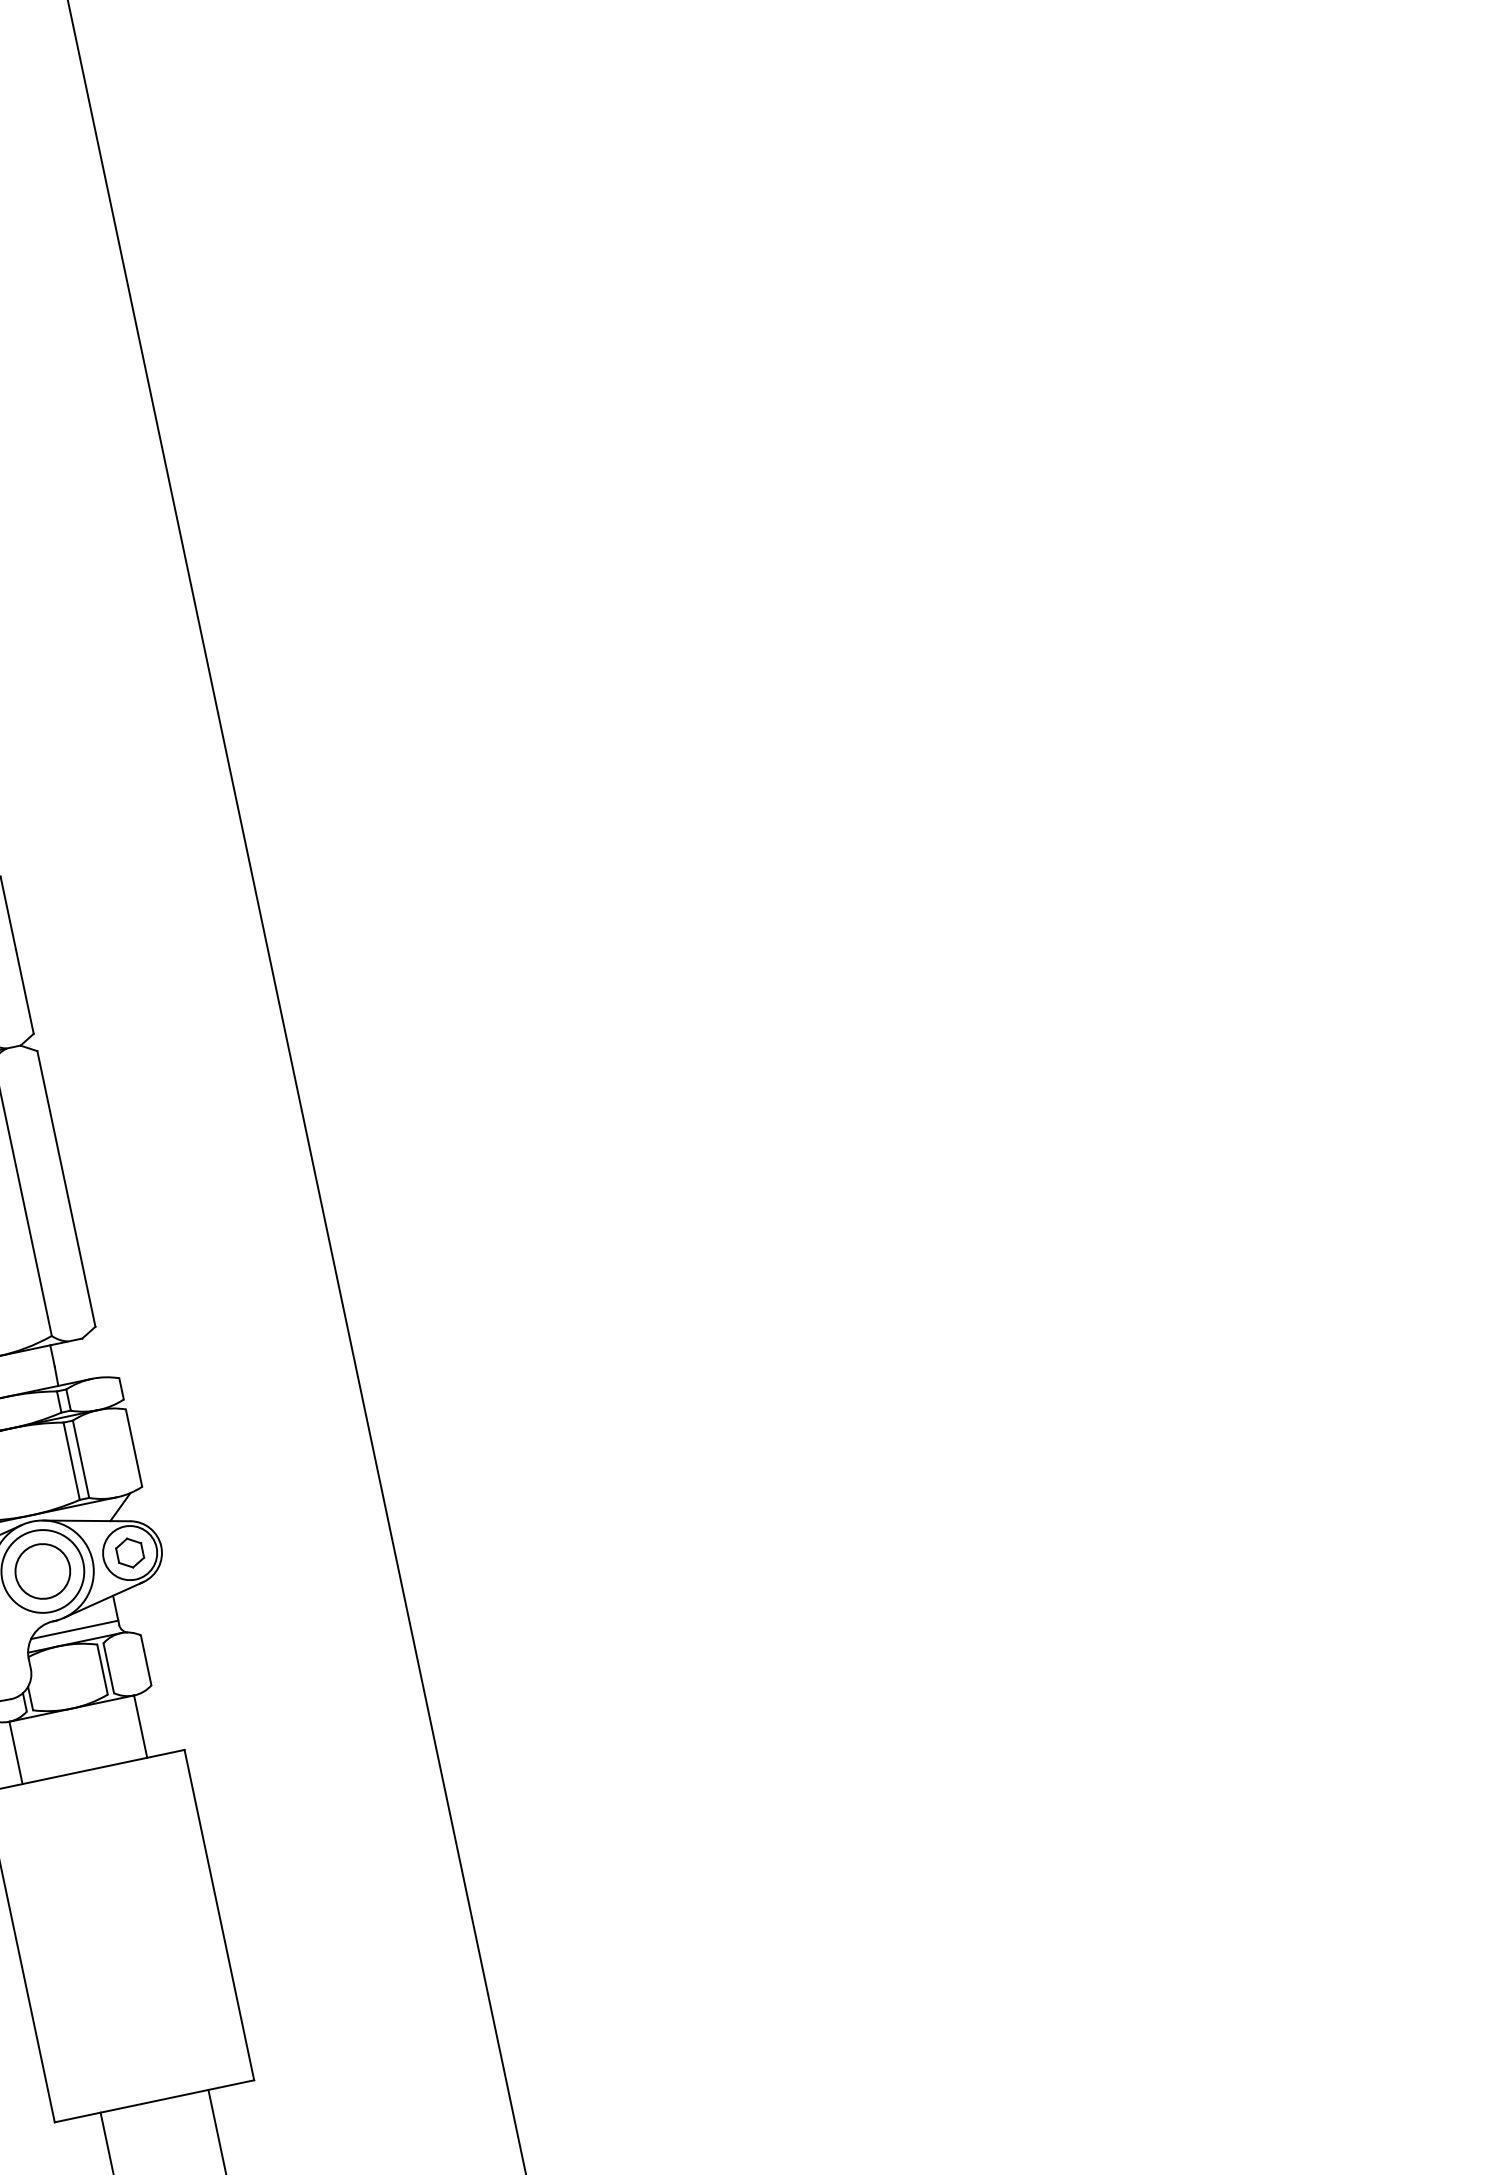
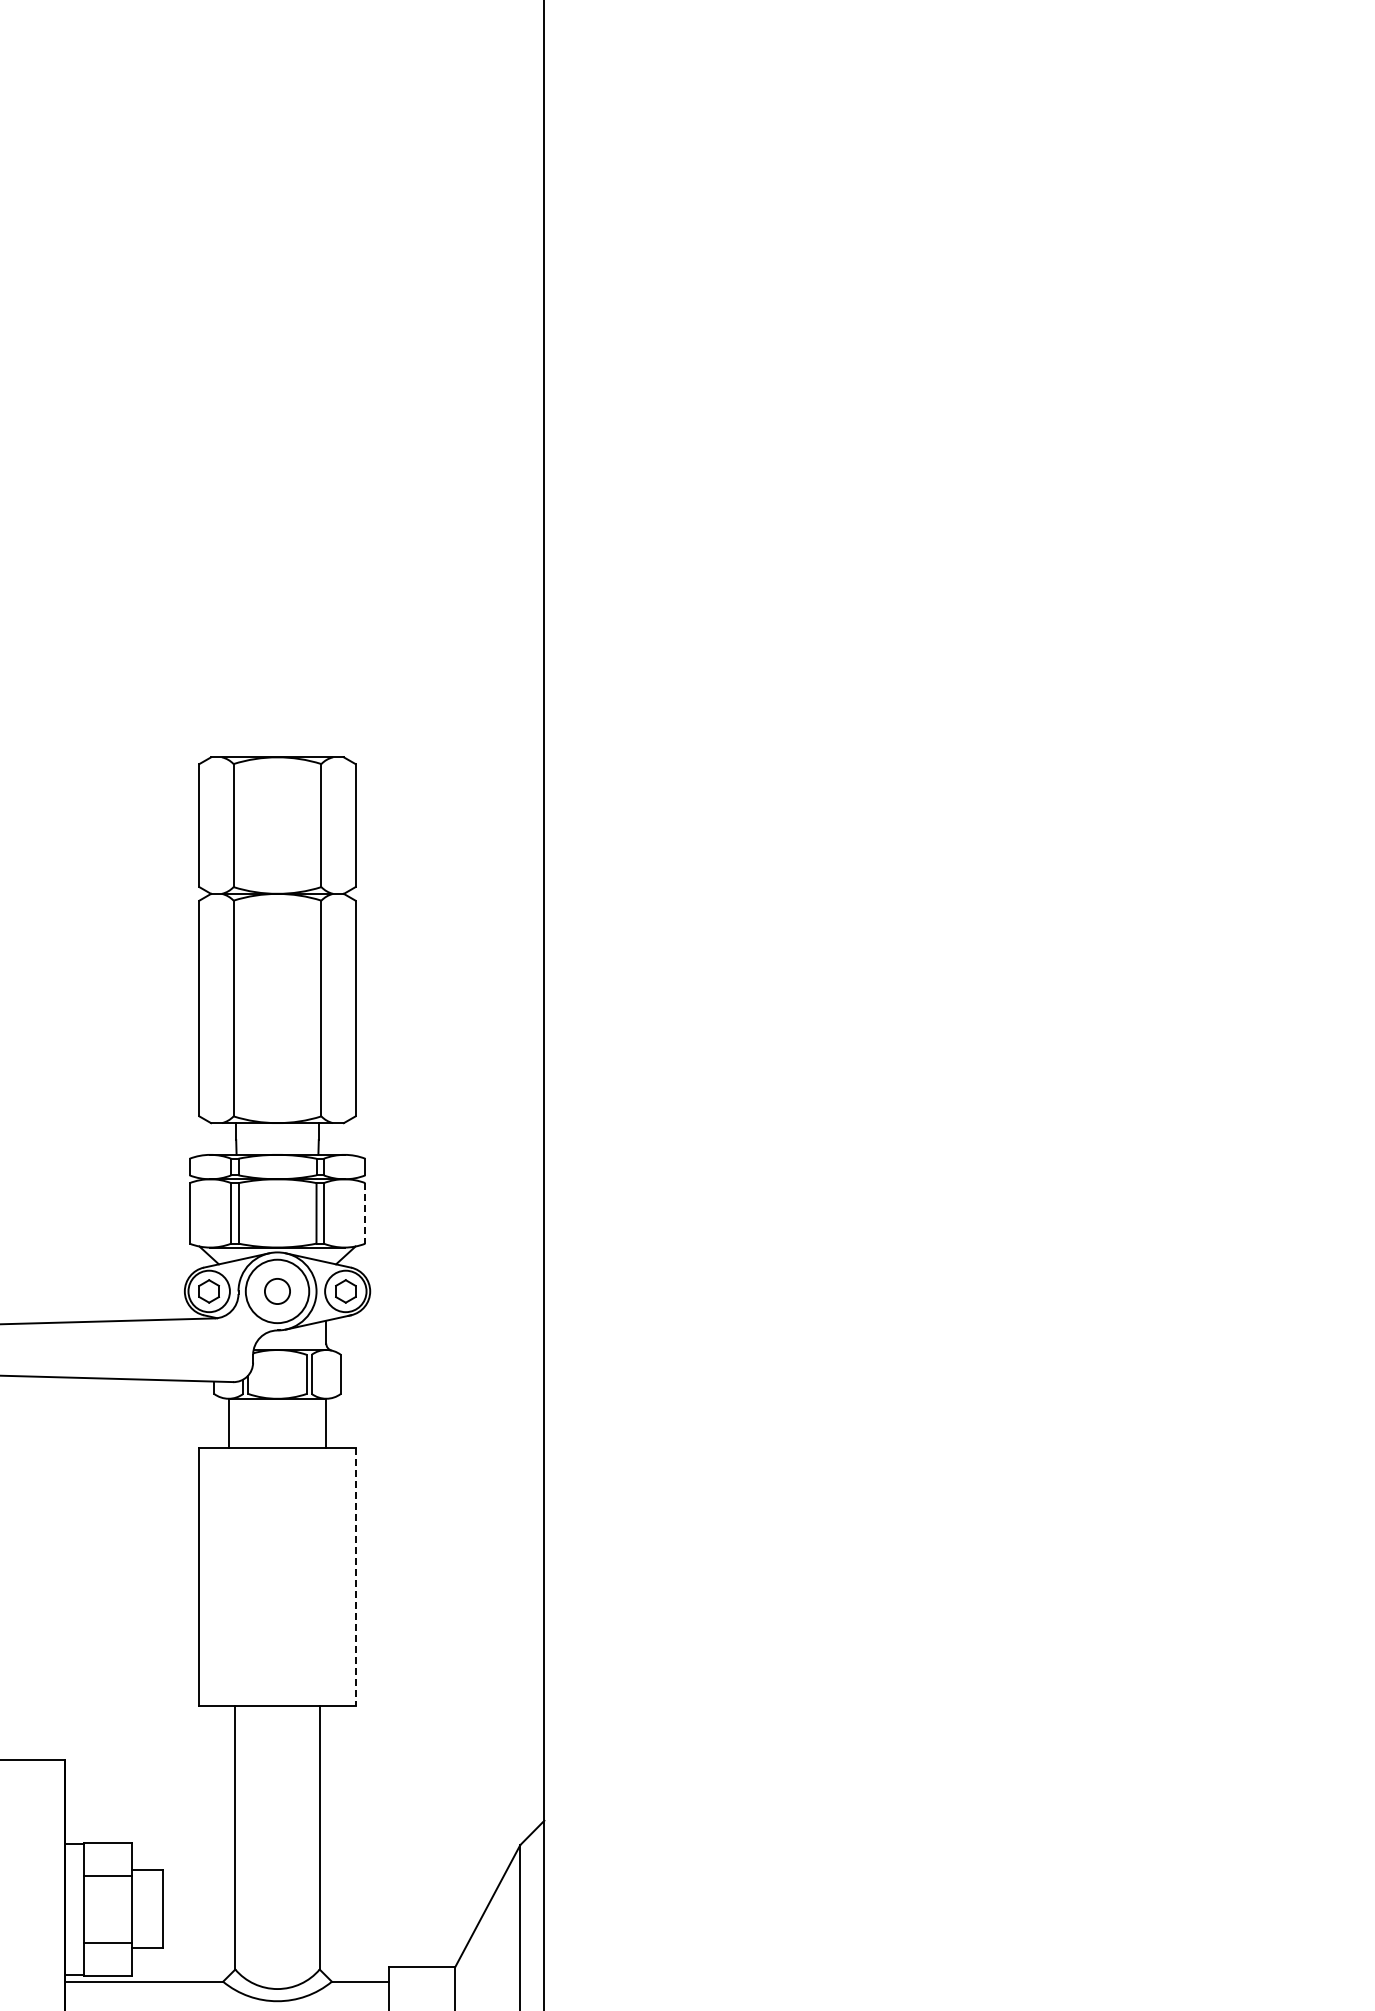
line: (134, 1448) -> (365, 1213), solid -> dashed
circle: (42, 1571) -> (277, 1291), size x0.6
line: (75, 1630) -> (292, 1340), removed
line: (219, 1915) -> (355, 1577), solid -> dashed

